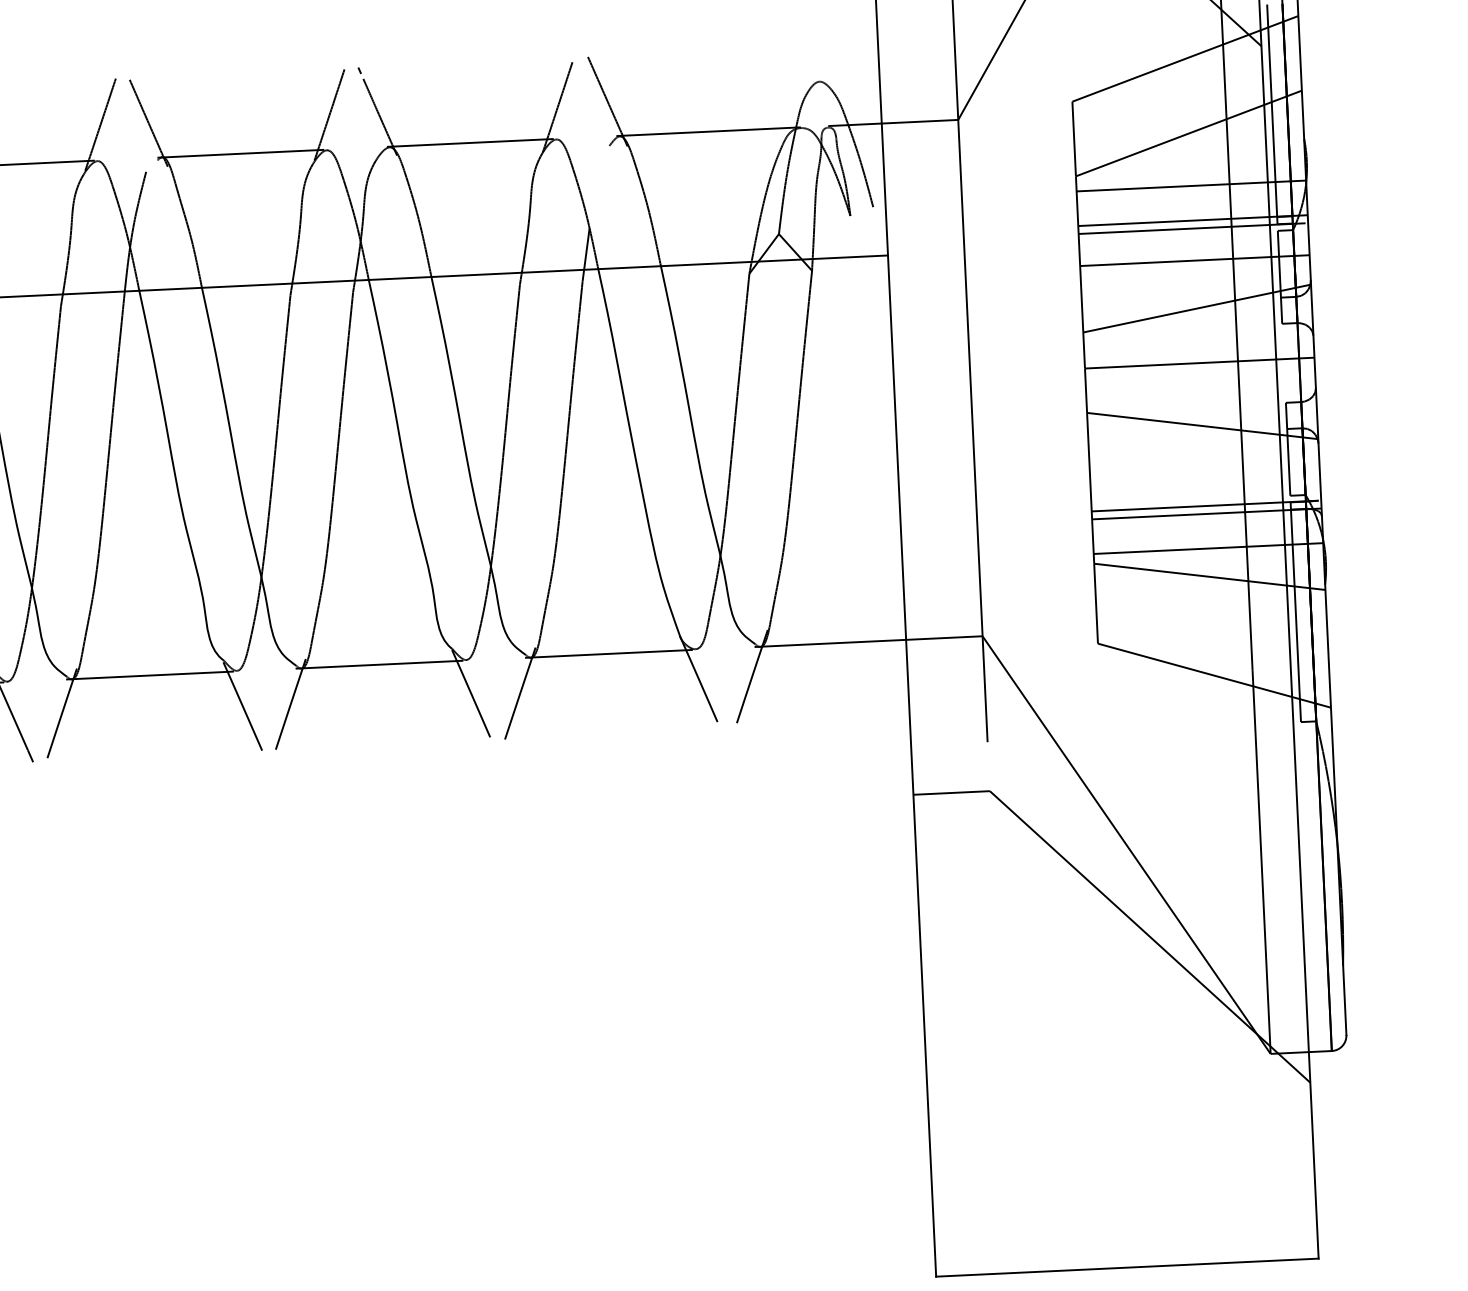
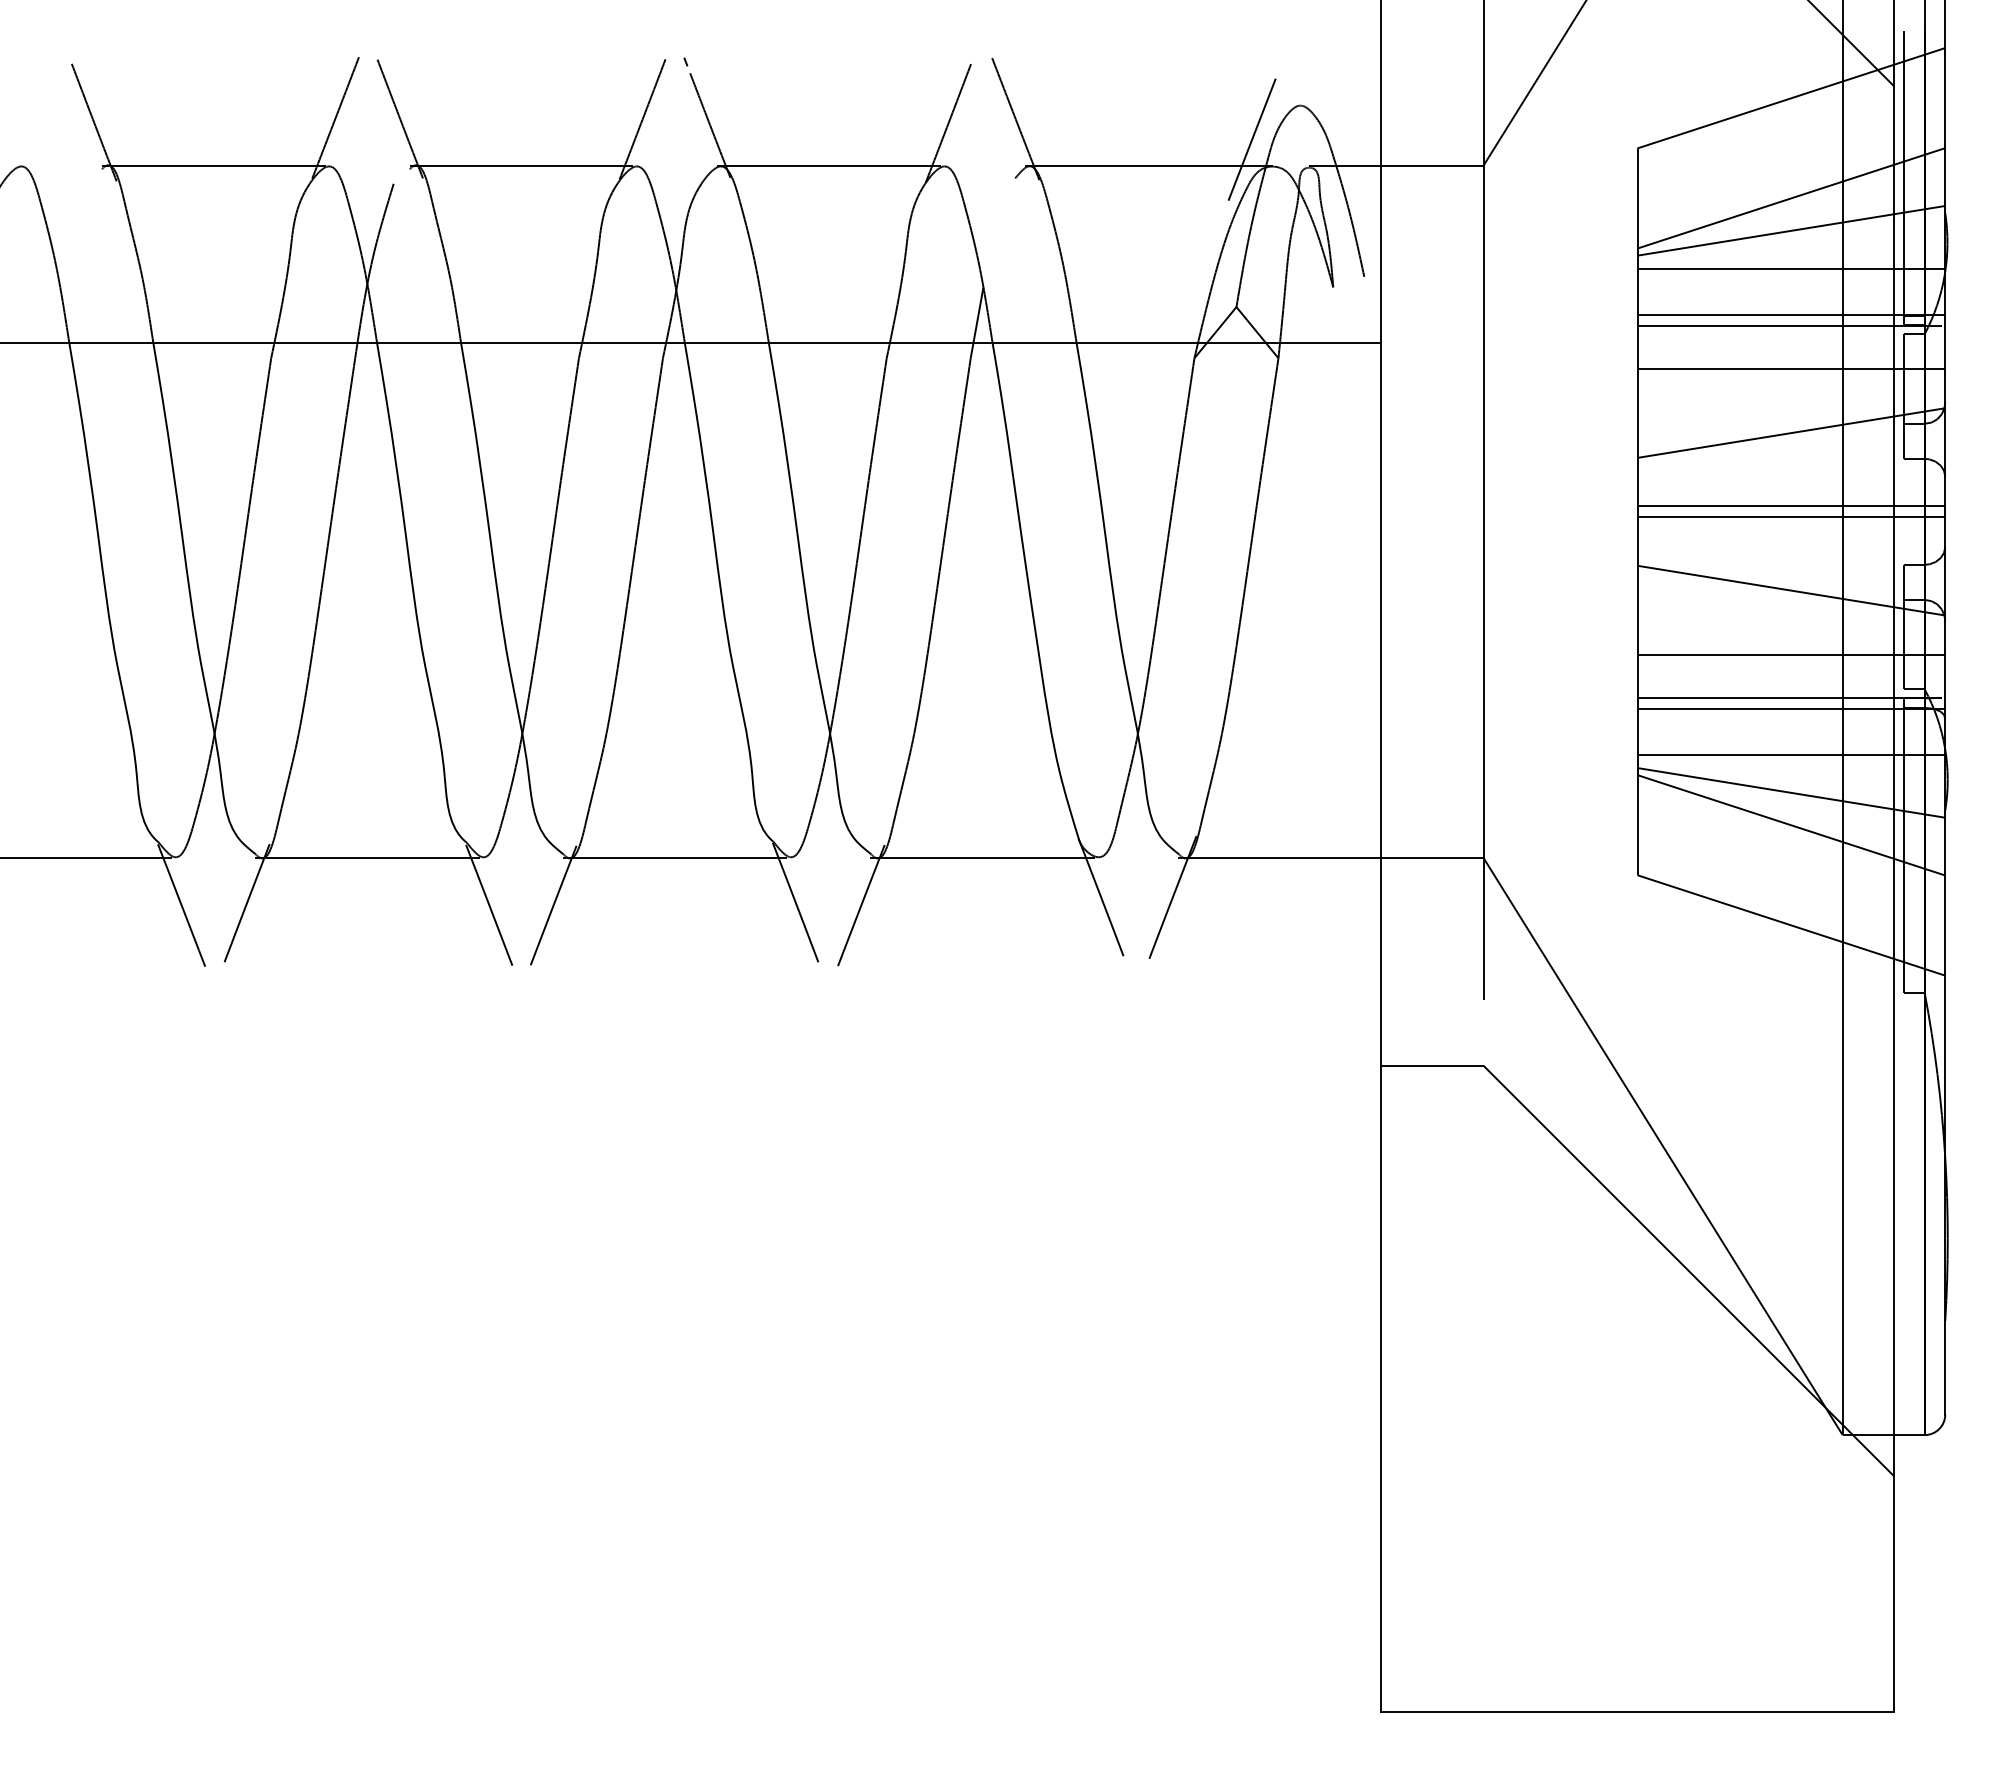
line: (784, 108) -> (1251, 139), added
line: (1190, 157) -> (1791, 230), added
line: (1200, 371) -> (1791, 517), added
line: (1205, 473) -> (1791, 654), added
line: (1211, 601) -> (1791, 825), added

